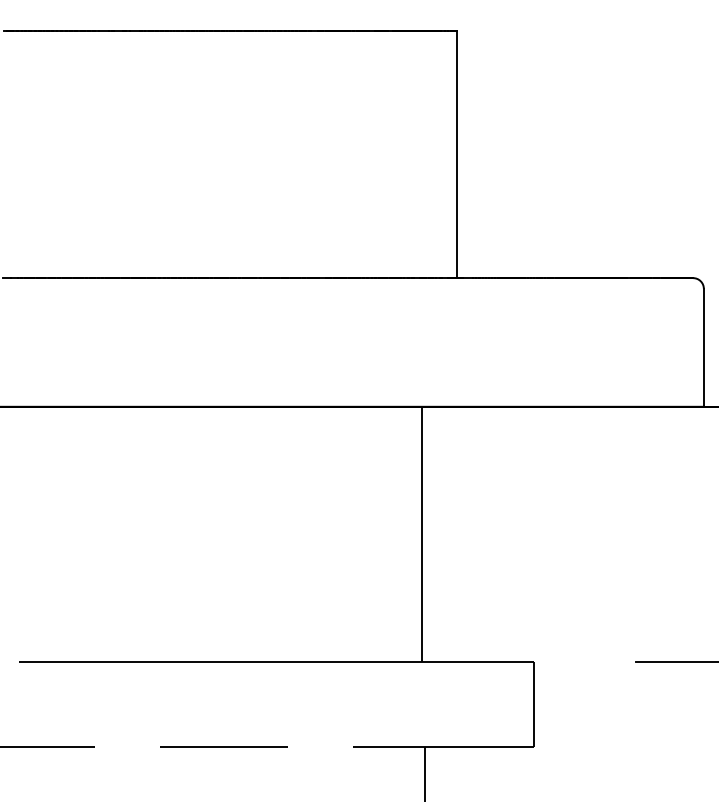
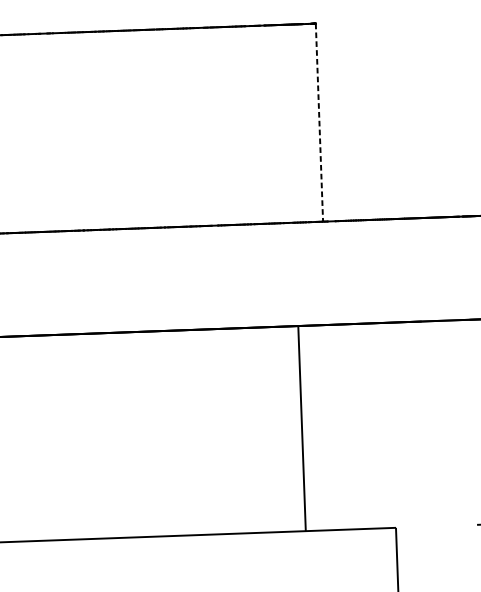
line: (457, 155) -> (319, 123), solid -> dashed

